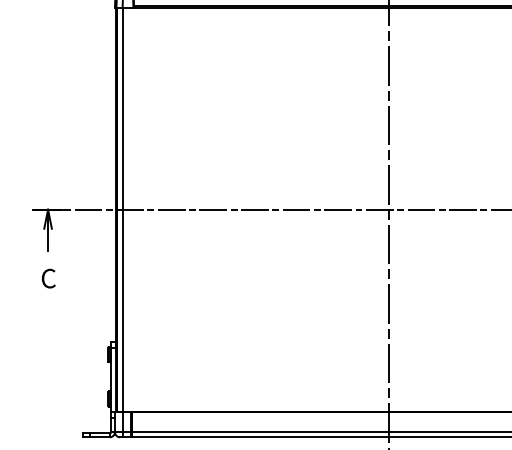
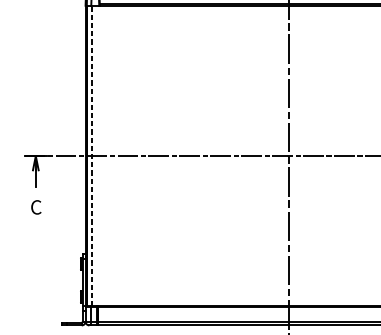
line: (122, 209) -> (91, 155), solid -> dashed

